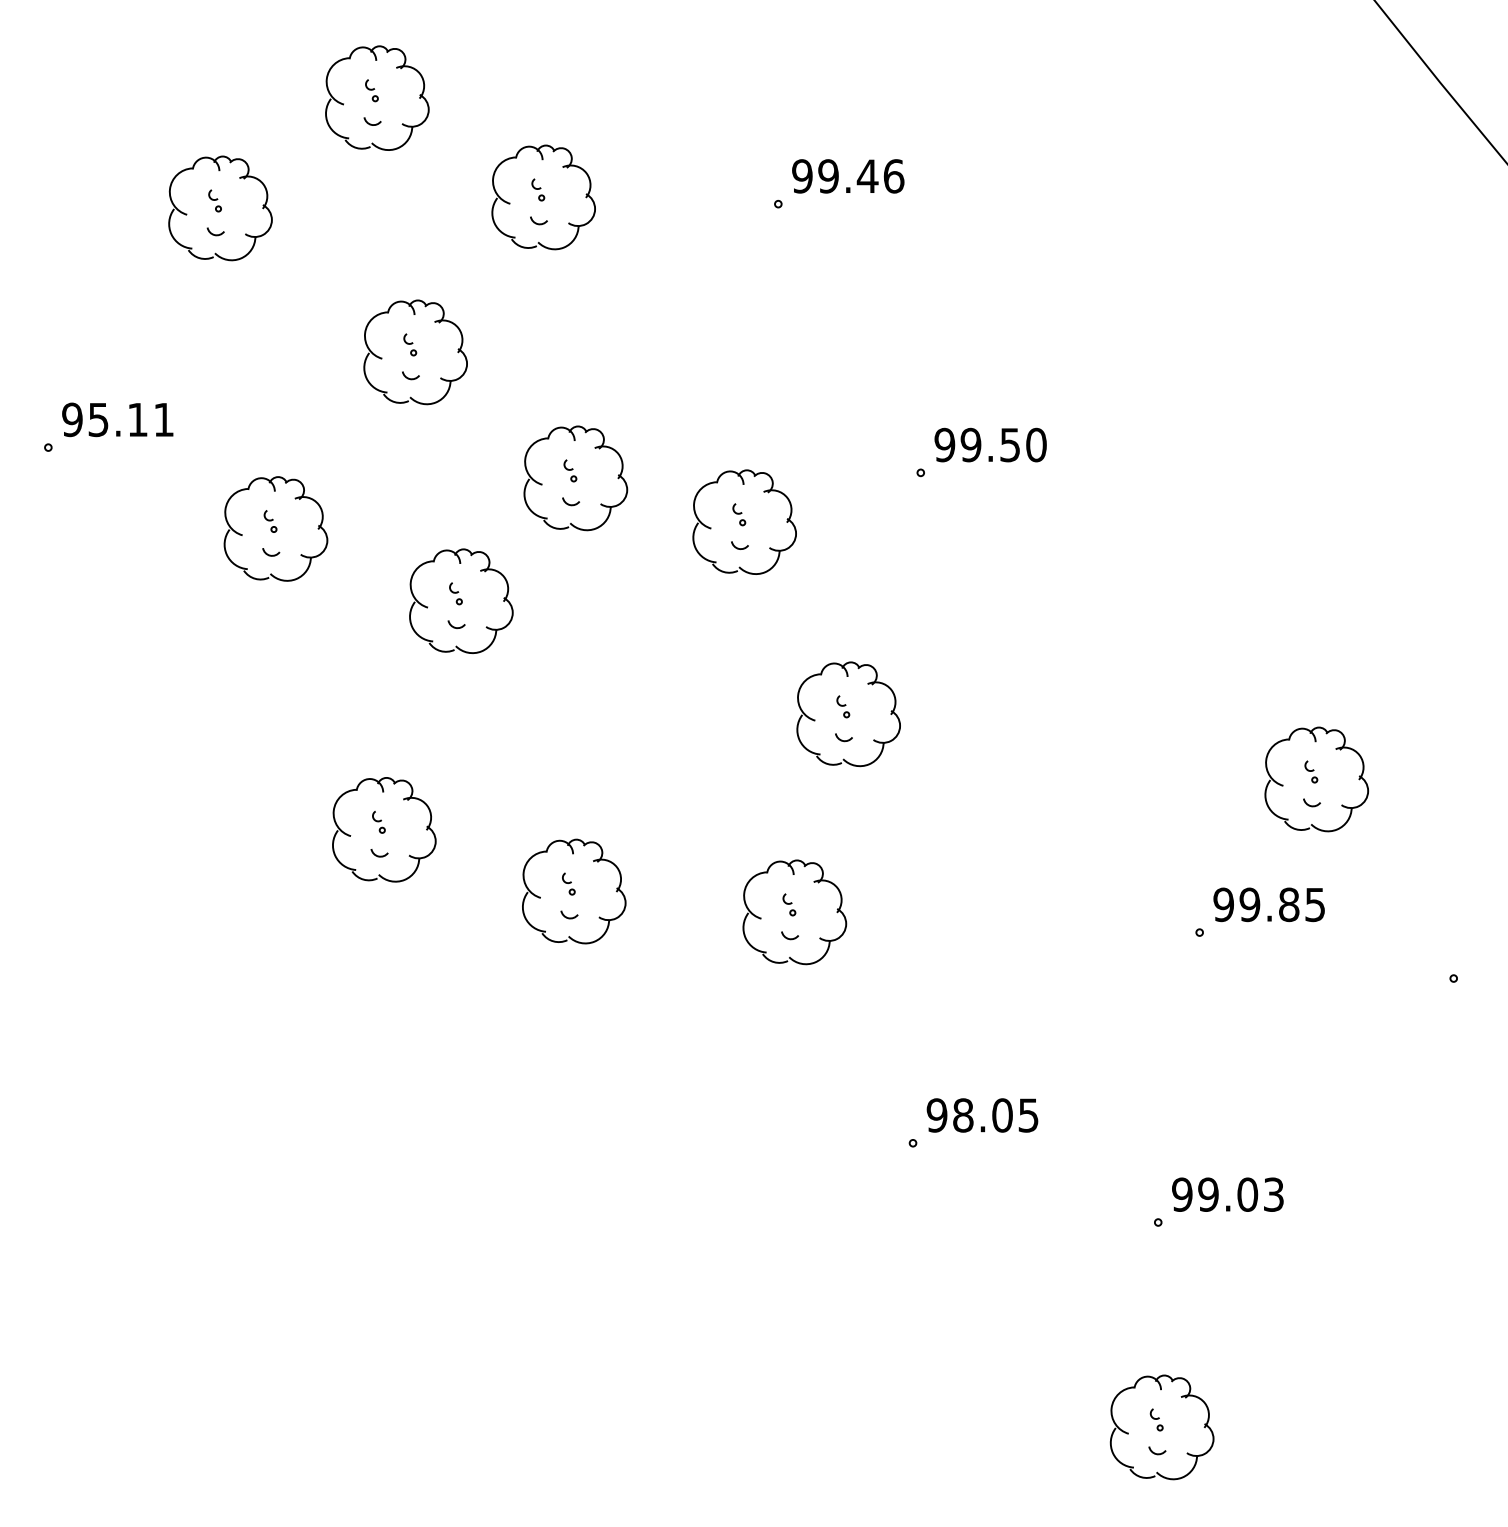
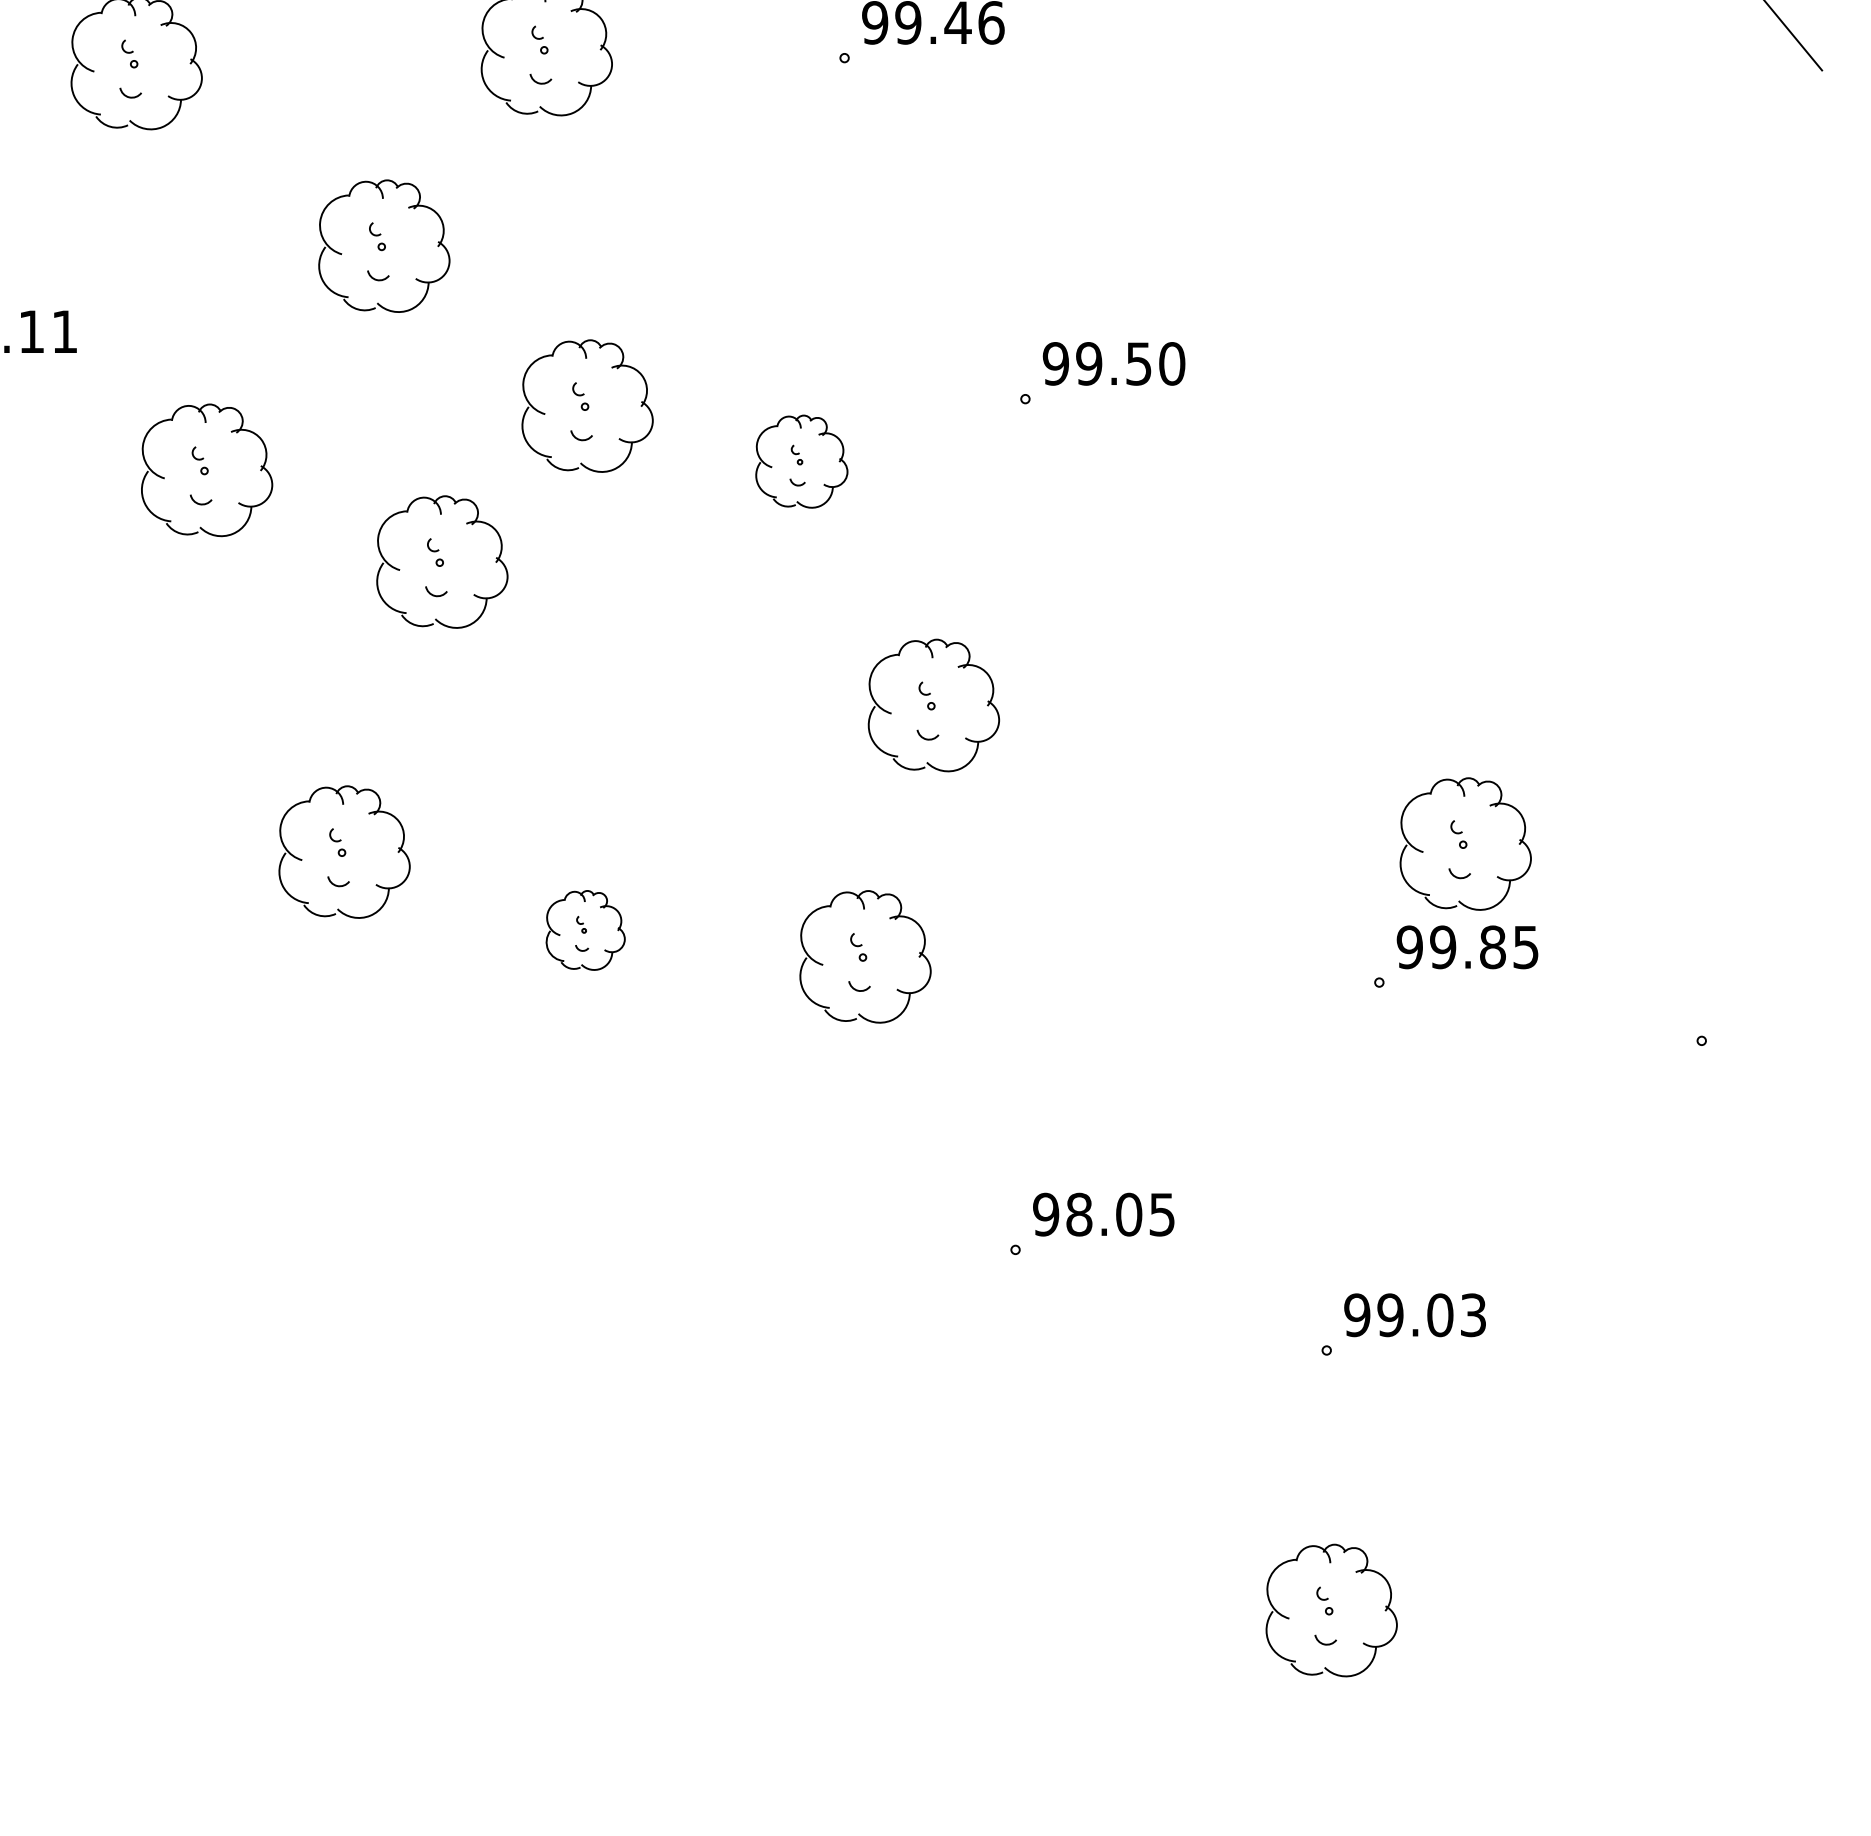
part: (744, 521) -> (801, 460), size x0.7
part: (1316, 779) -> (1465, 844), moved
part: (574, 891) -> (585, 930), size x0.6

